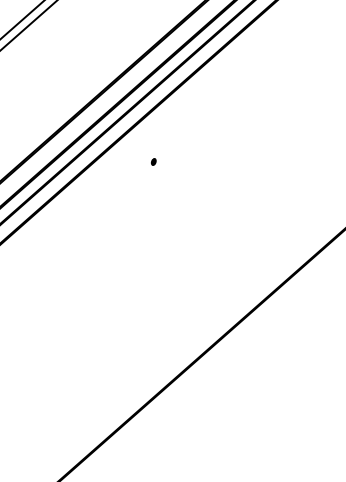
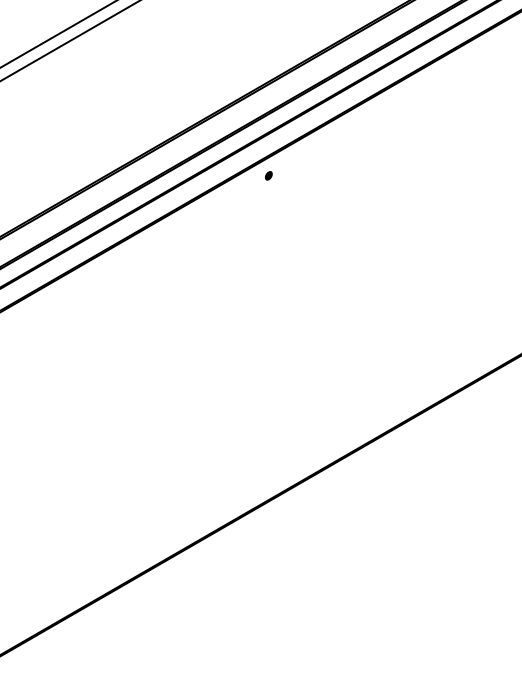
part: (153, 161) -> (268, 175), moved

